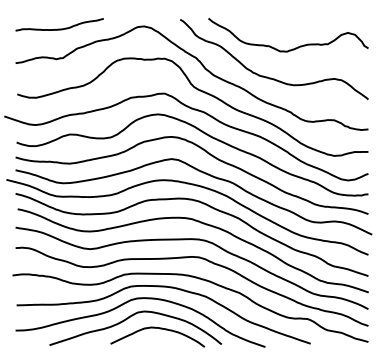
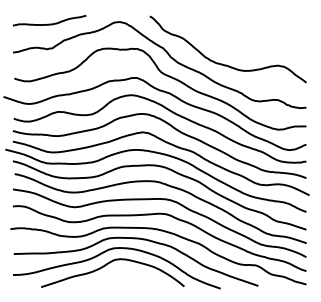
curve: (292, 48) -> (243, 40), removed
curve: (159, 329) -> (132, 274), removed

